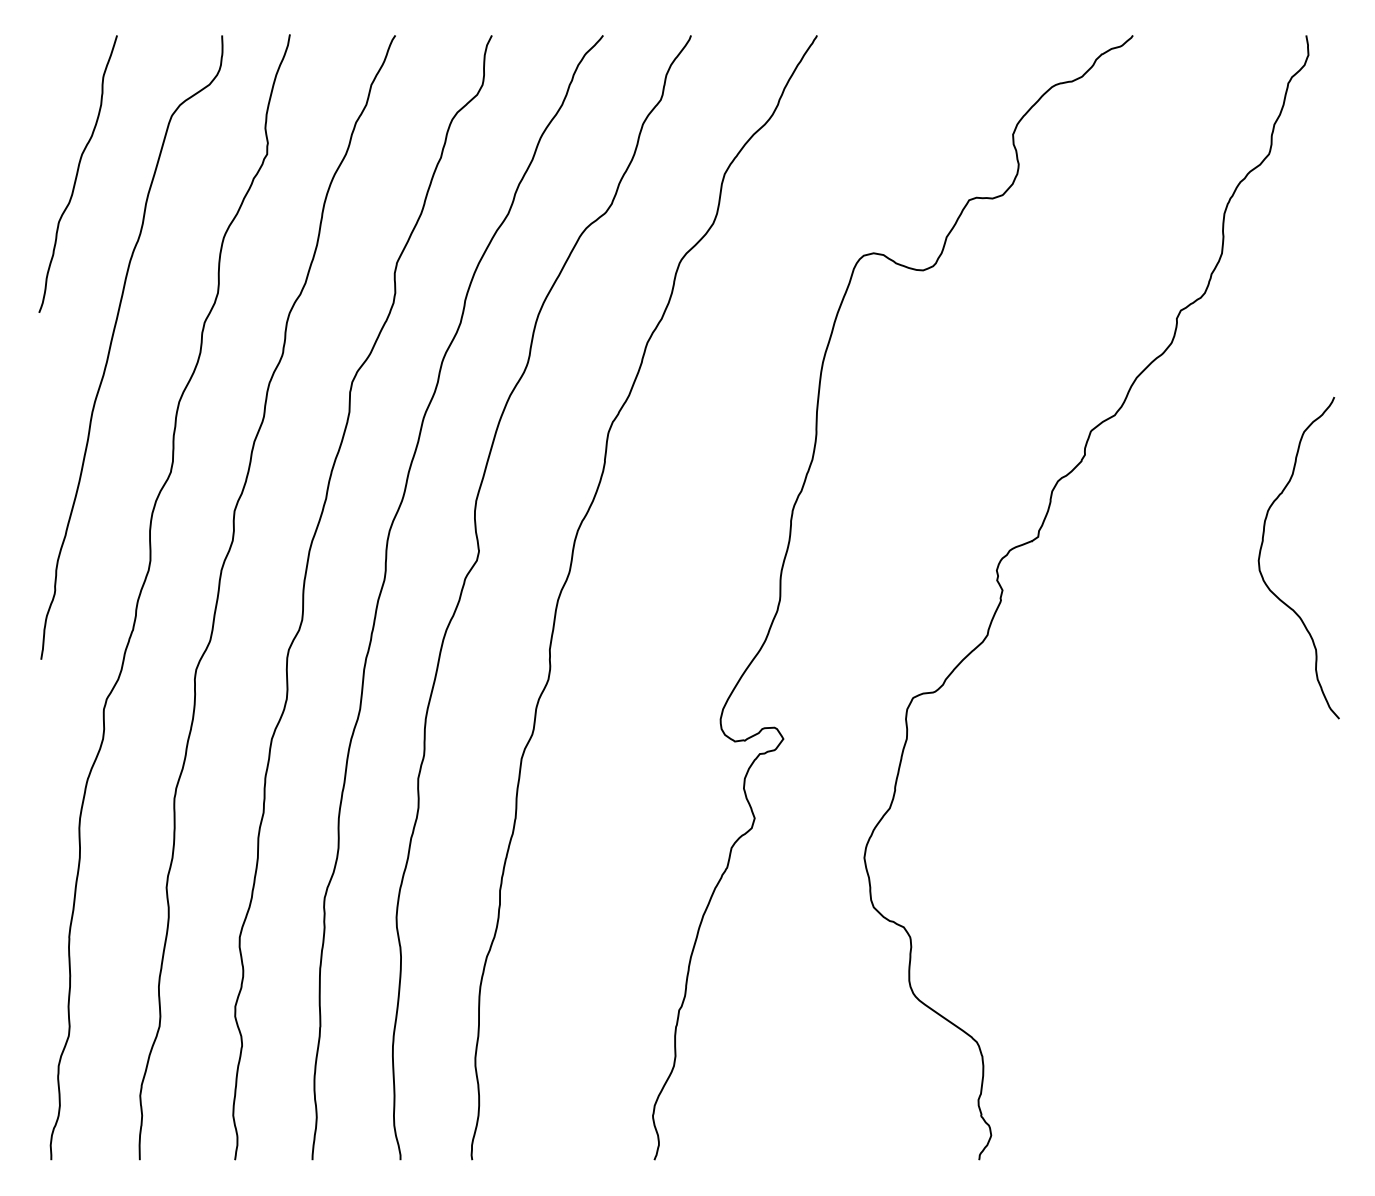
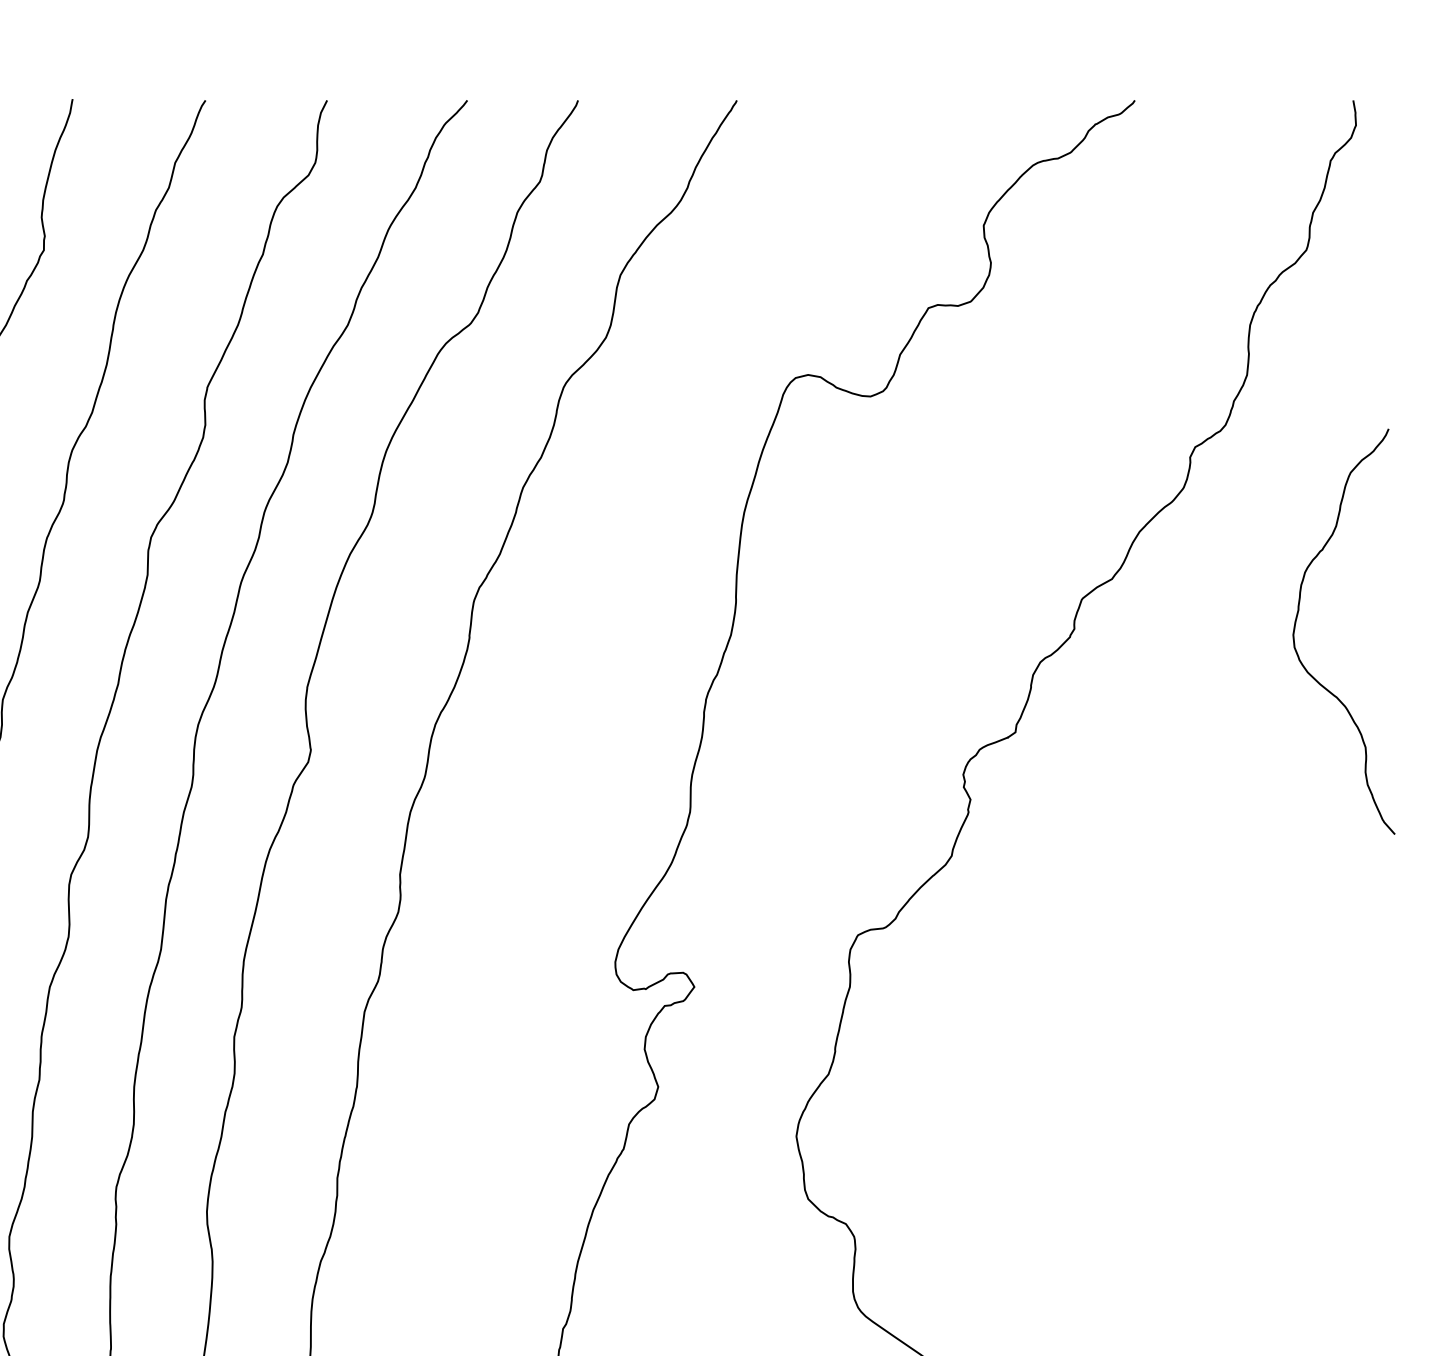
curve: (1262, 547) -> (1298, 618), moved

